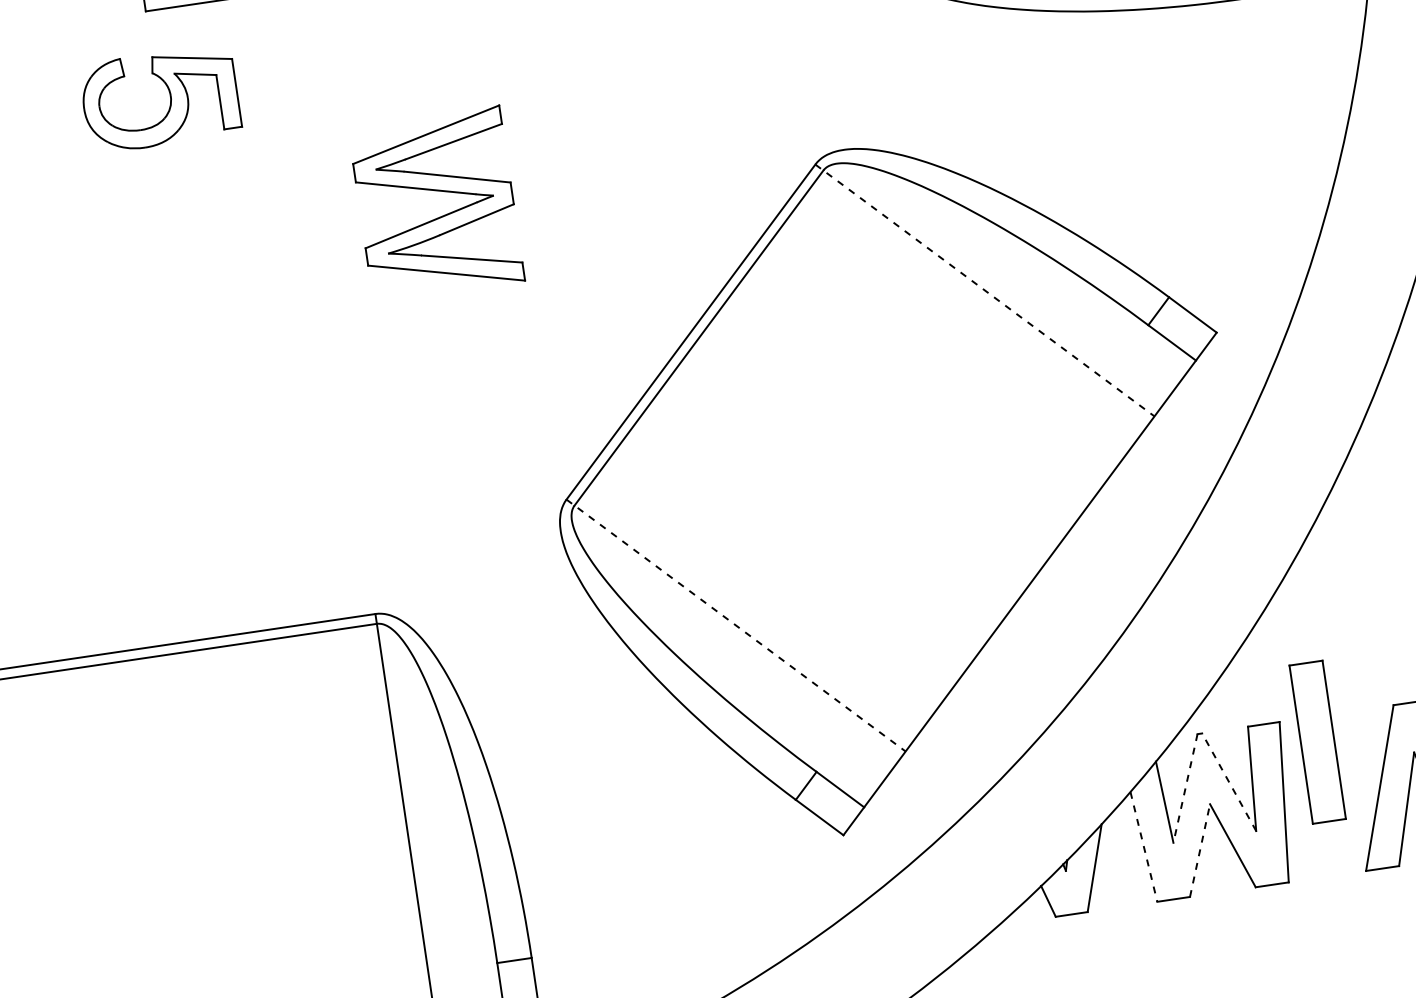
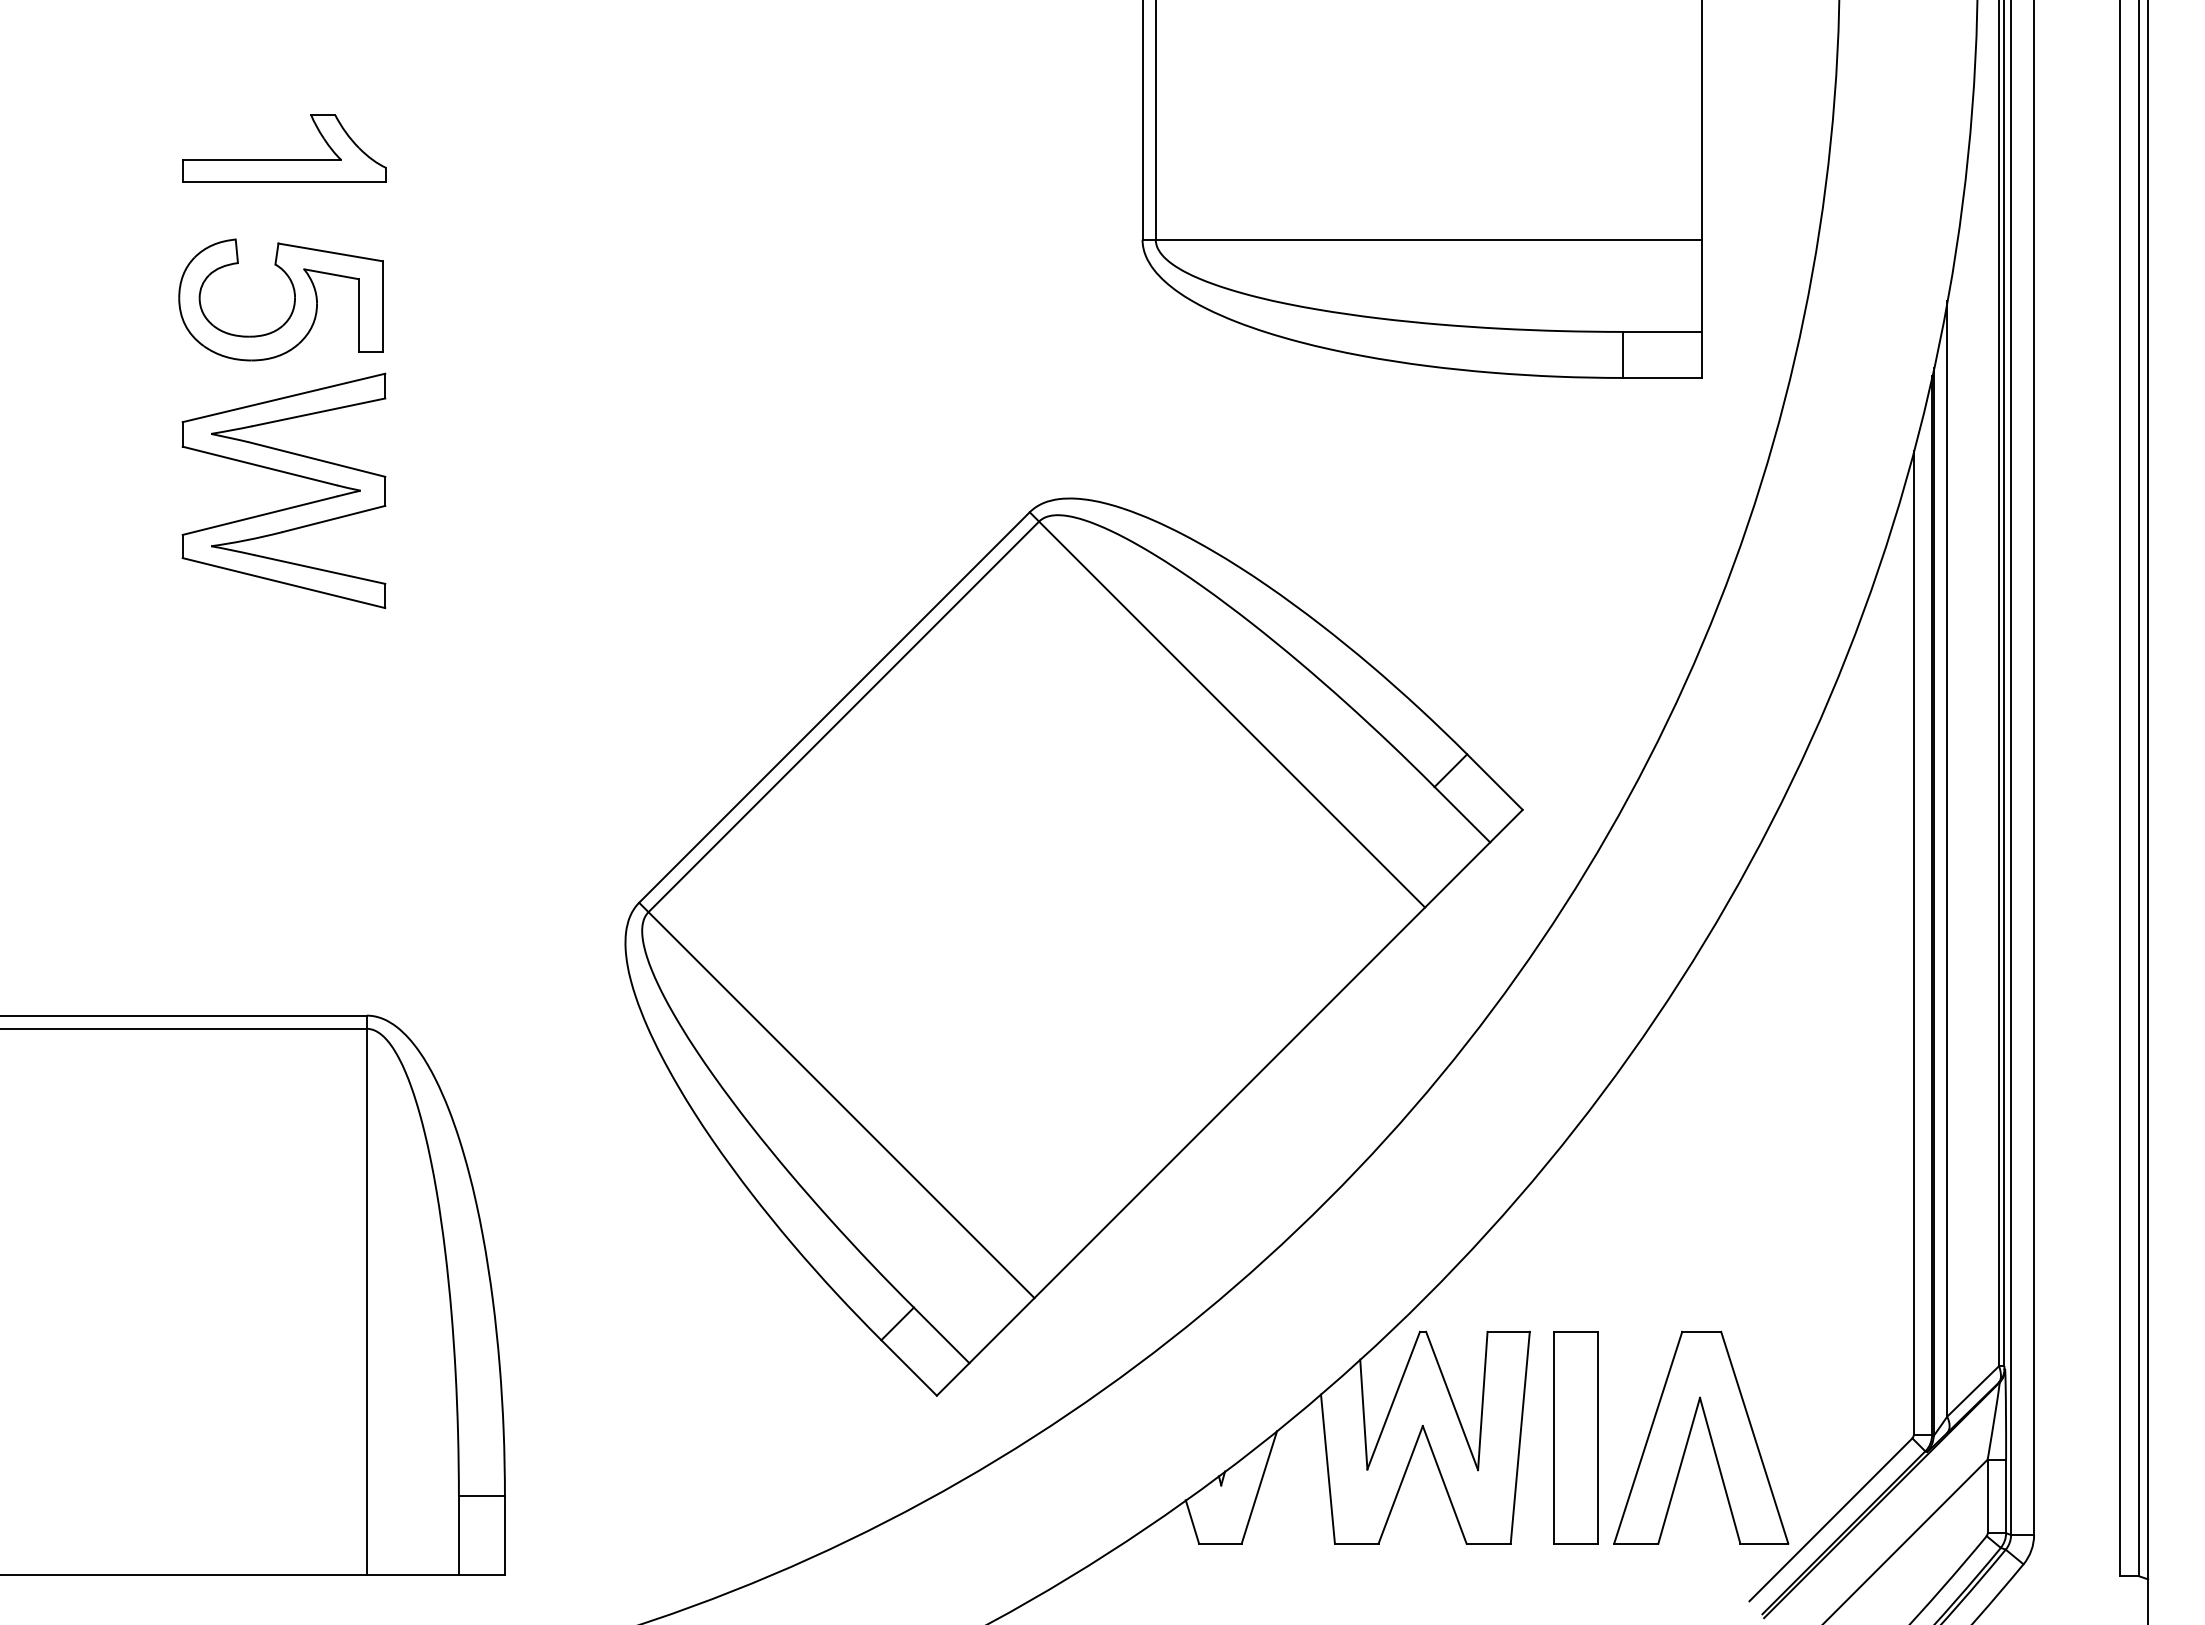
part: (170, 99) -> (293, 302), moved
part: (438, 191) -> (288, 474), moved
line: (984, 290) -> (1227, 709), dashed -> solid
line: (735, 625) -> (836, 1100), dashed -> solid
part: (1317, 742) -> (1575, 1437), moved
line: (1229, 781) -> (1452, 1400), dashed -> solid
line: (1185, 788) -> (1393, 1400), dashed -> solid
line: (1143, 847) -> (1327, 1469), dashed -> solid
line: (1199, 850) -> (1400, 1484), dashed -> solid

